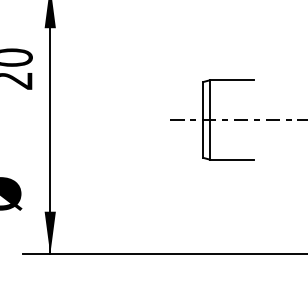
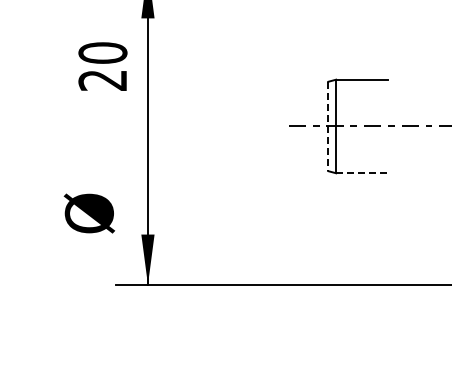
line: (203, 119) -> (328, 126), solid -> dashed
line: (232, 159) -> (362, 173), solid -> dashed

